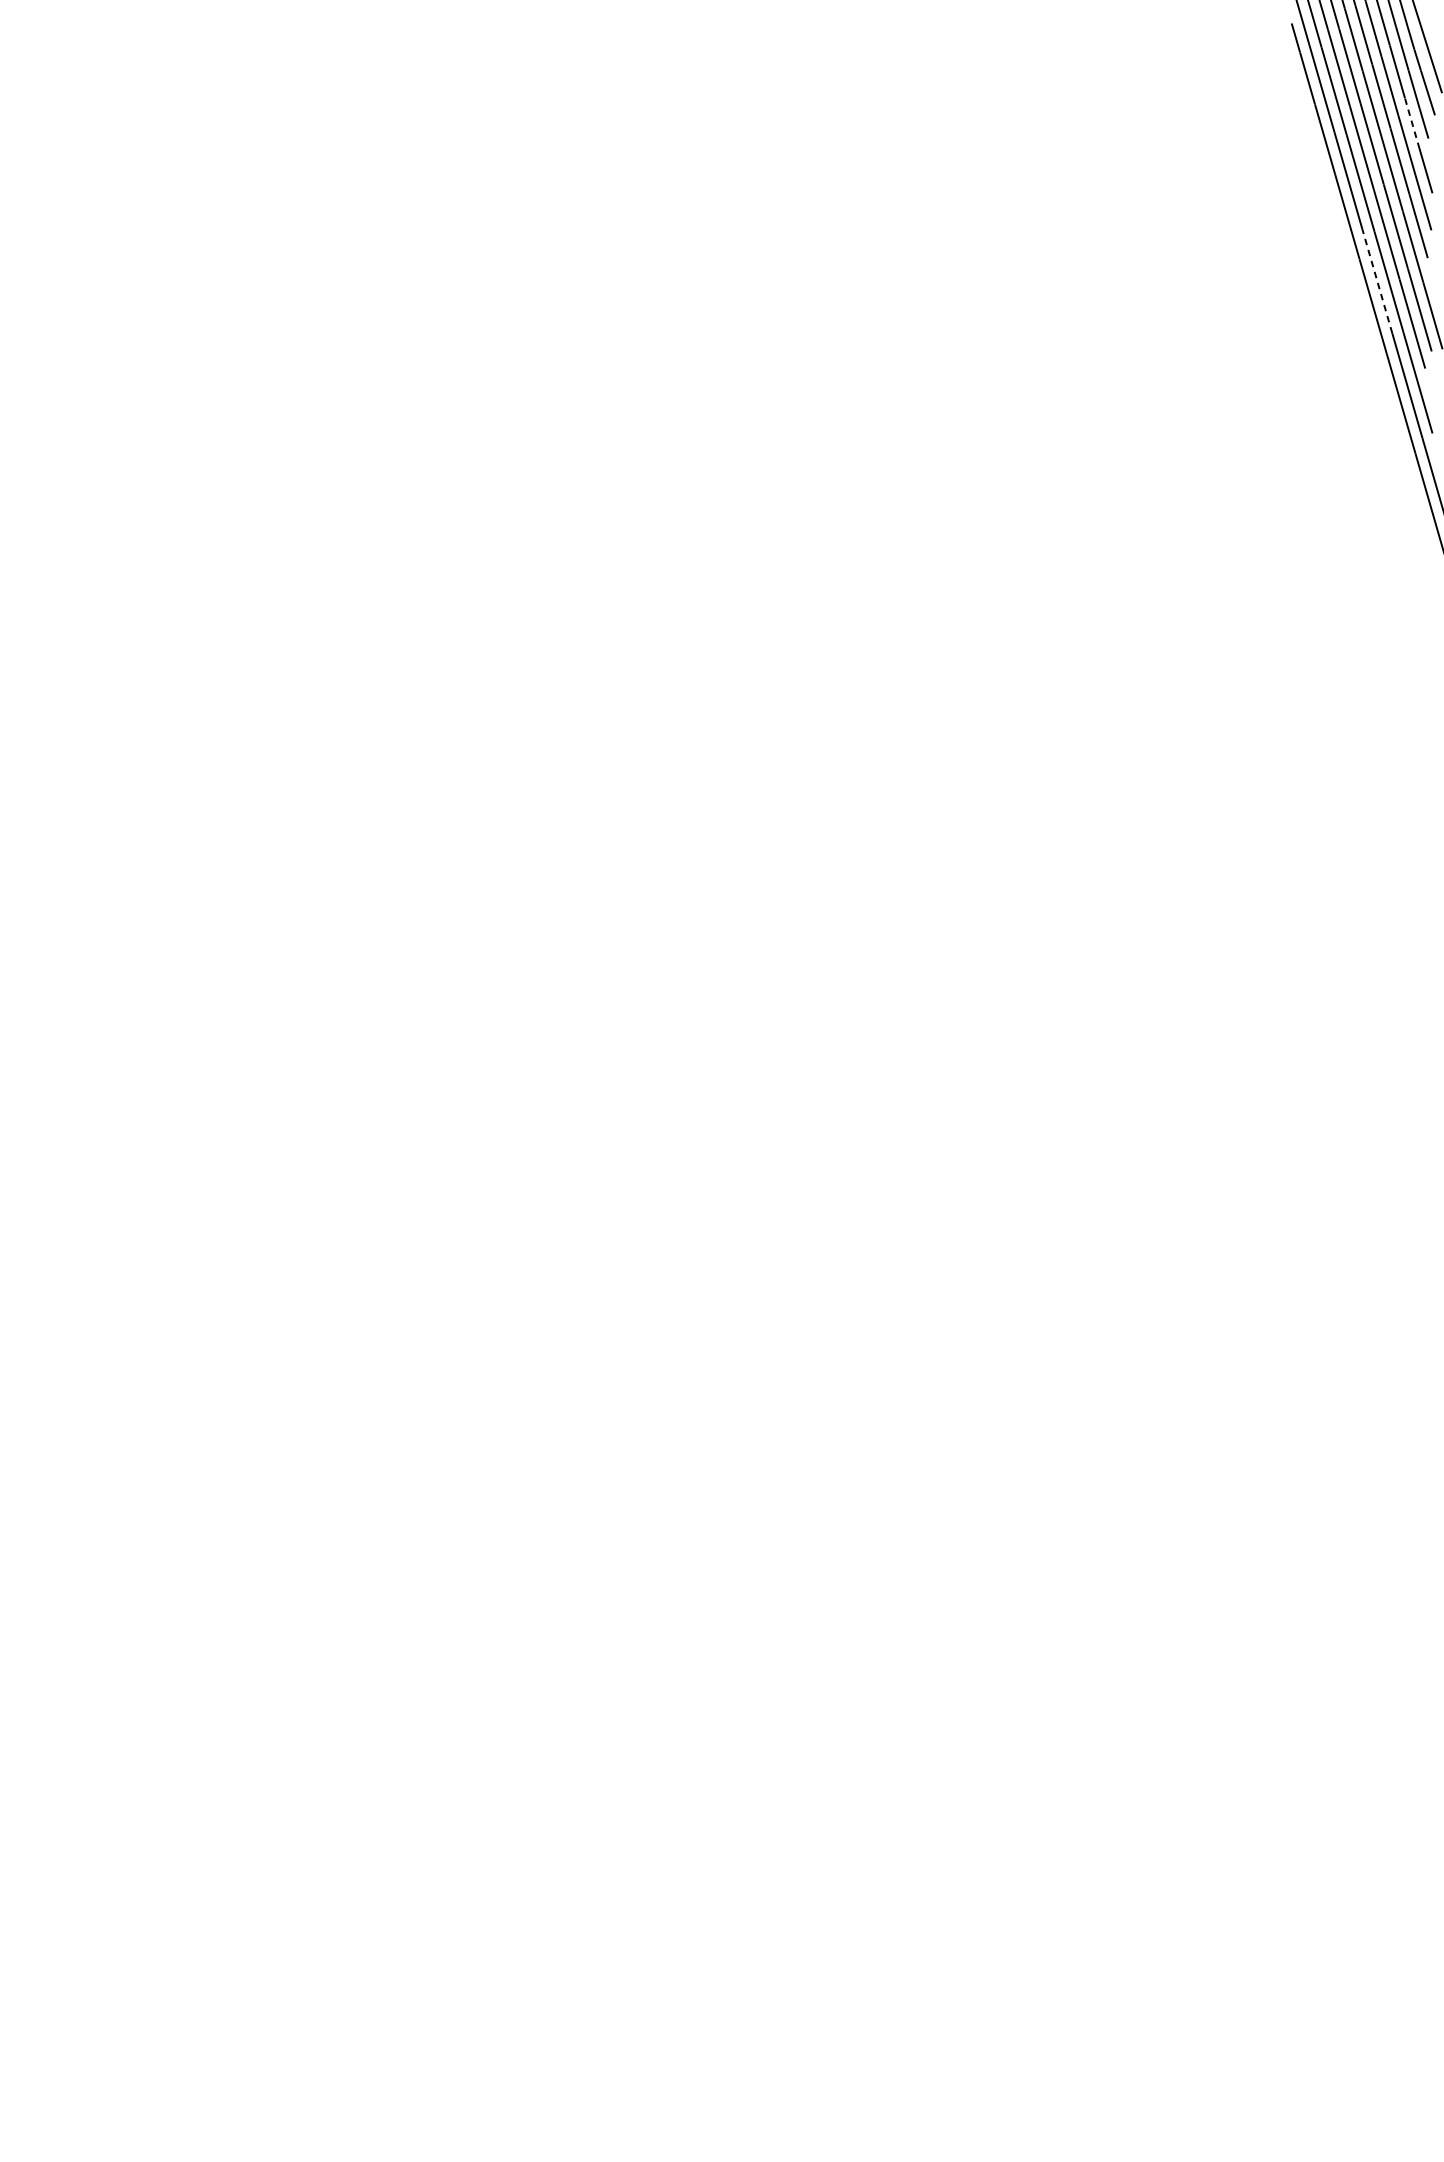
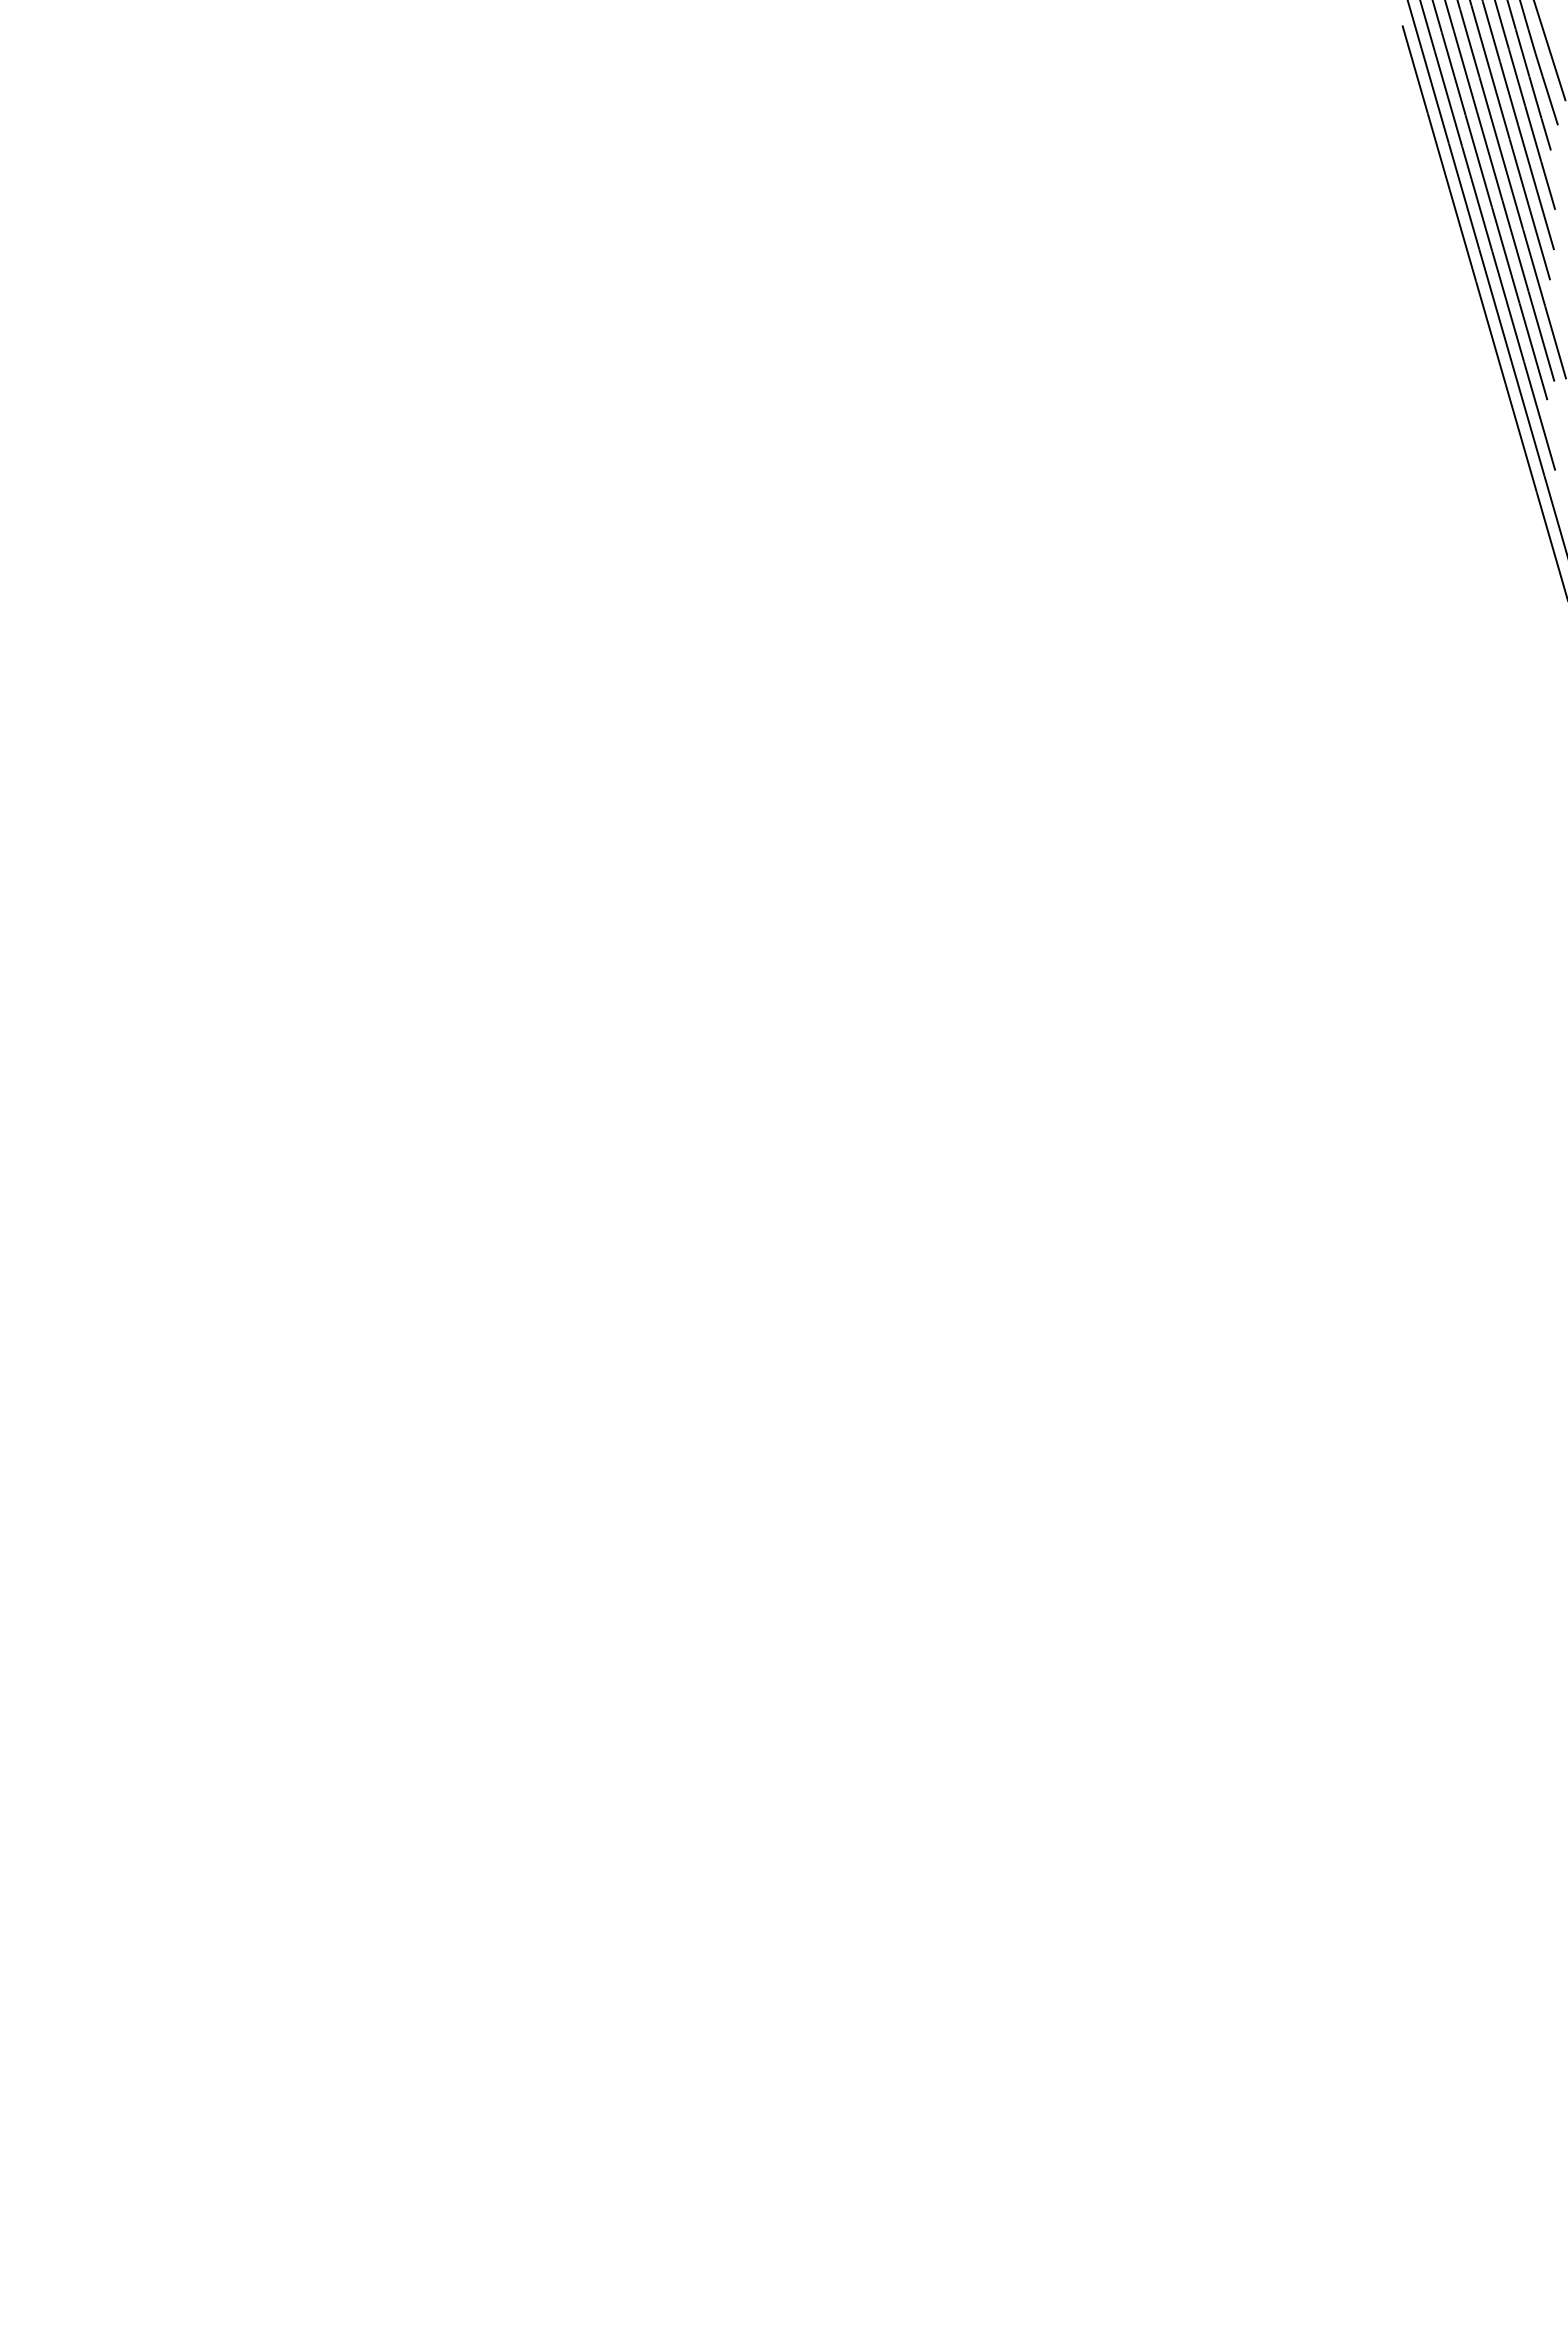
line: (1412, 123) -> (1533, 134), dashed -> solid
line: (1377, 281) -> (1495, 305), dashed -> solid

